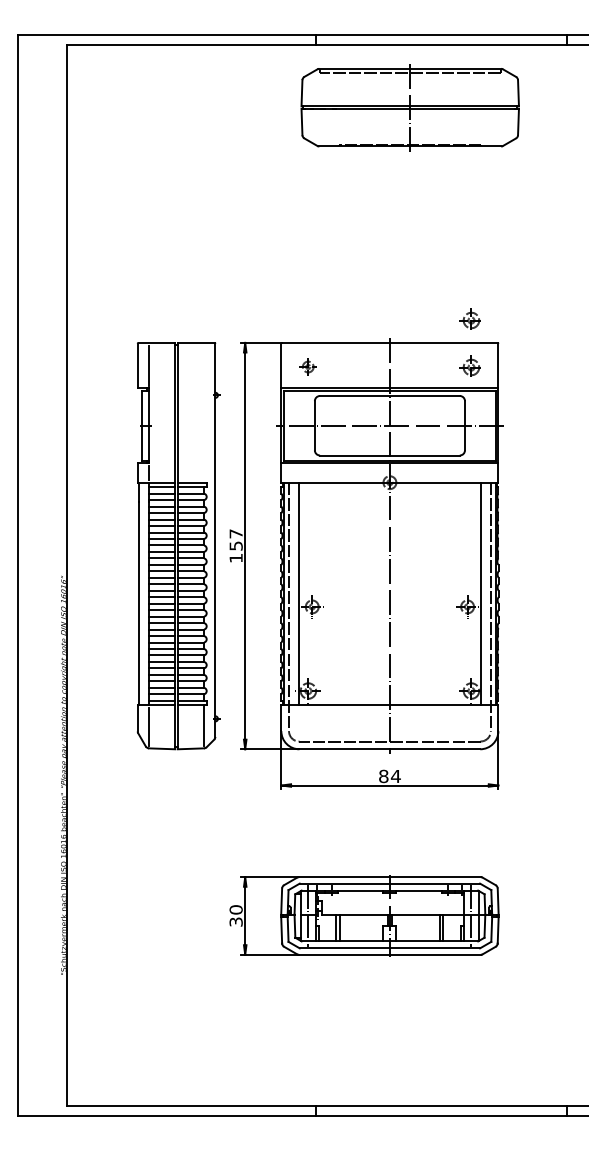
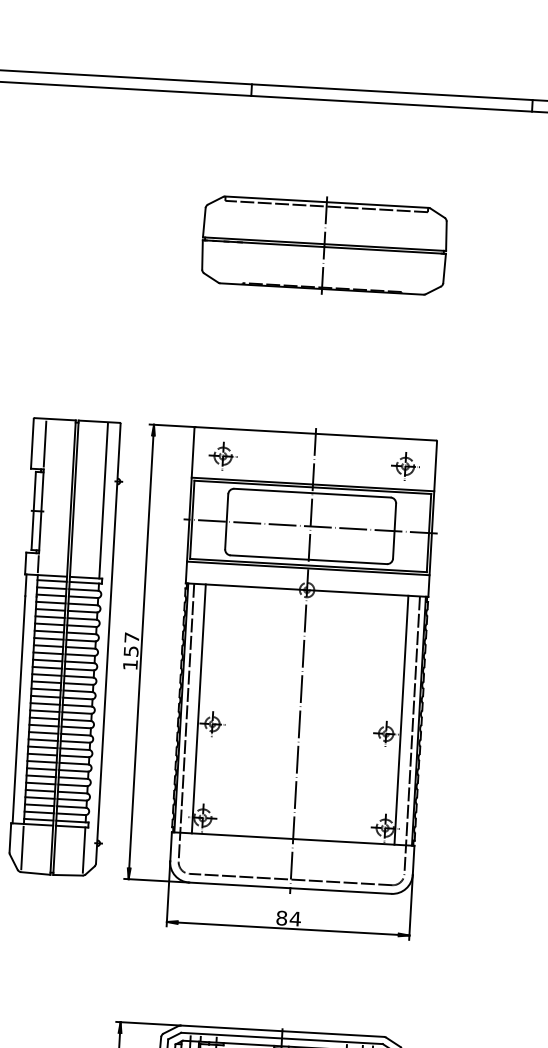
part: (409, 107) -> (323, 245), moved
part: (469, 318) -> (406, 411), removed
part: (307, 365) -> (222, 453), size x1.43
line: (204, 413) -> (104, 501), added

